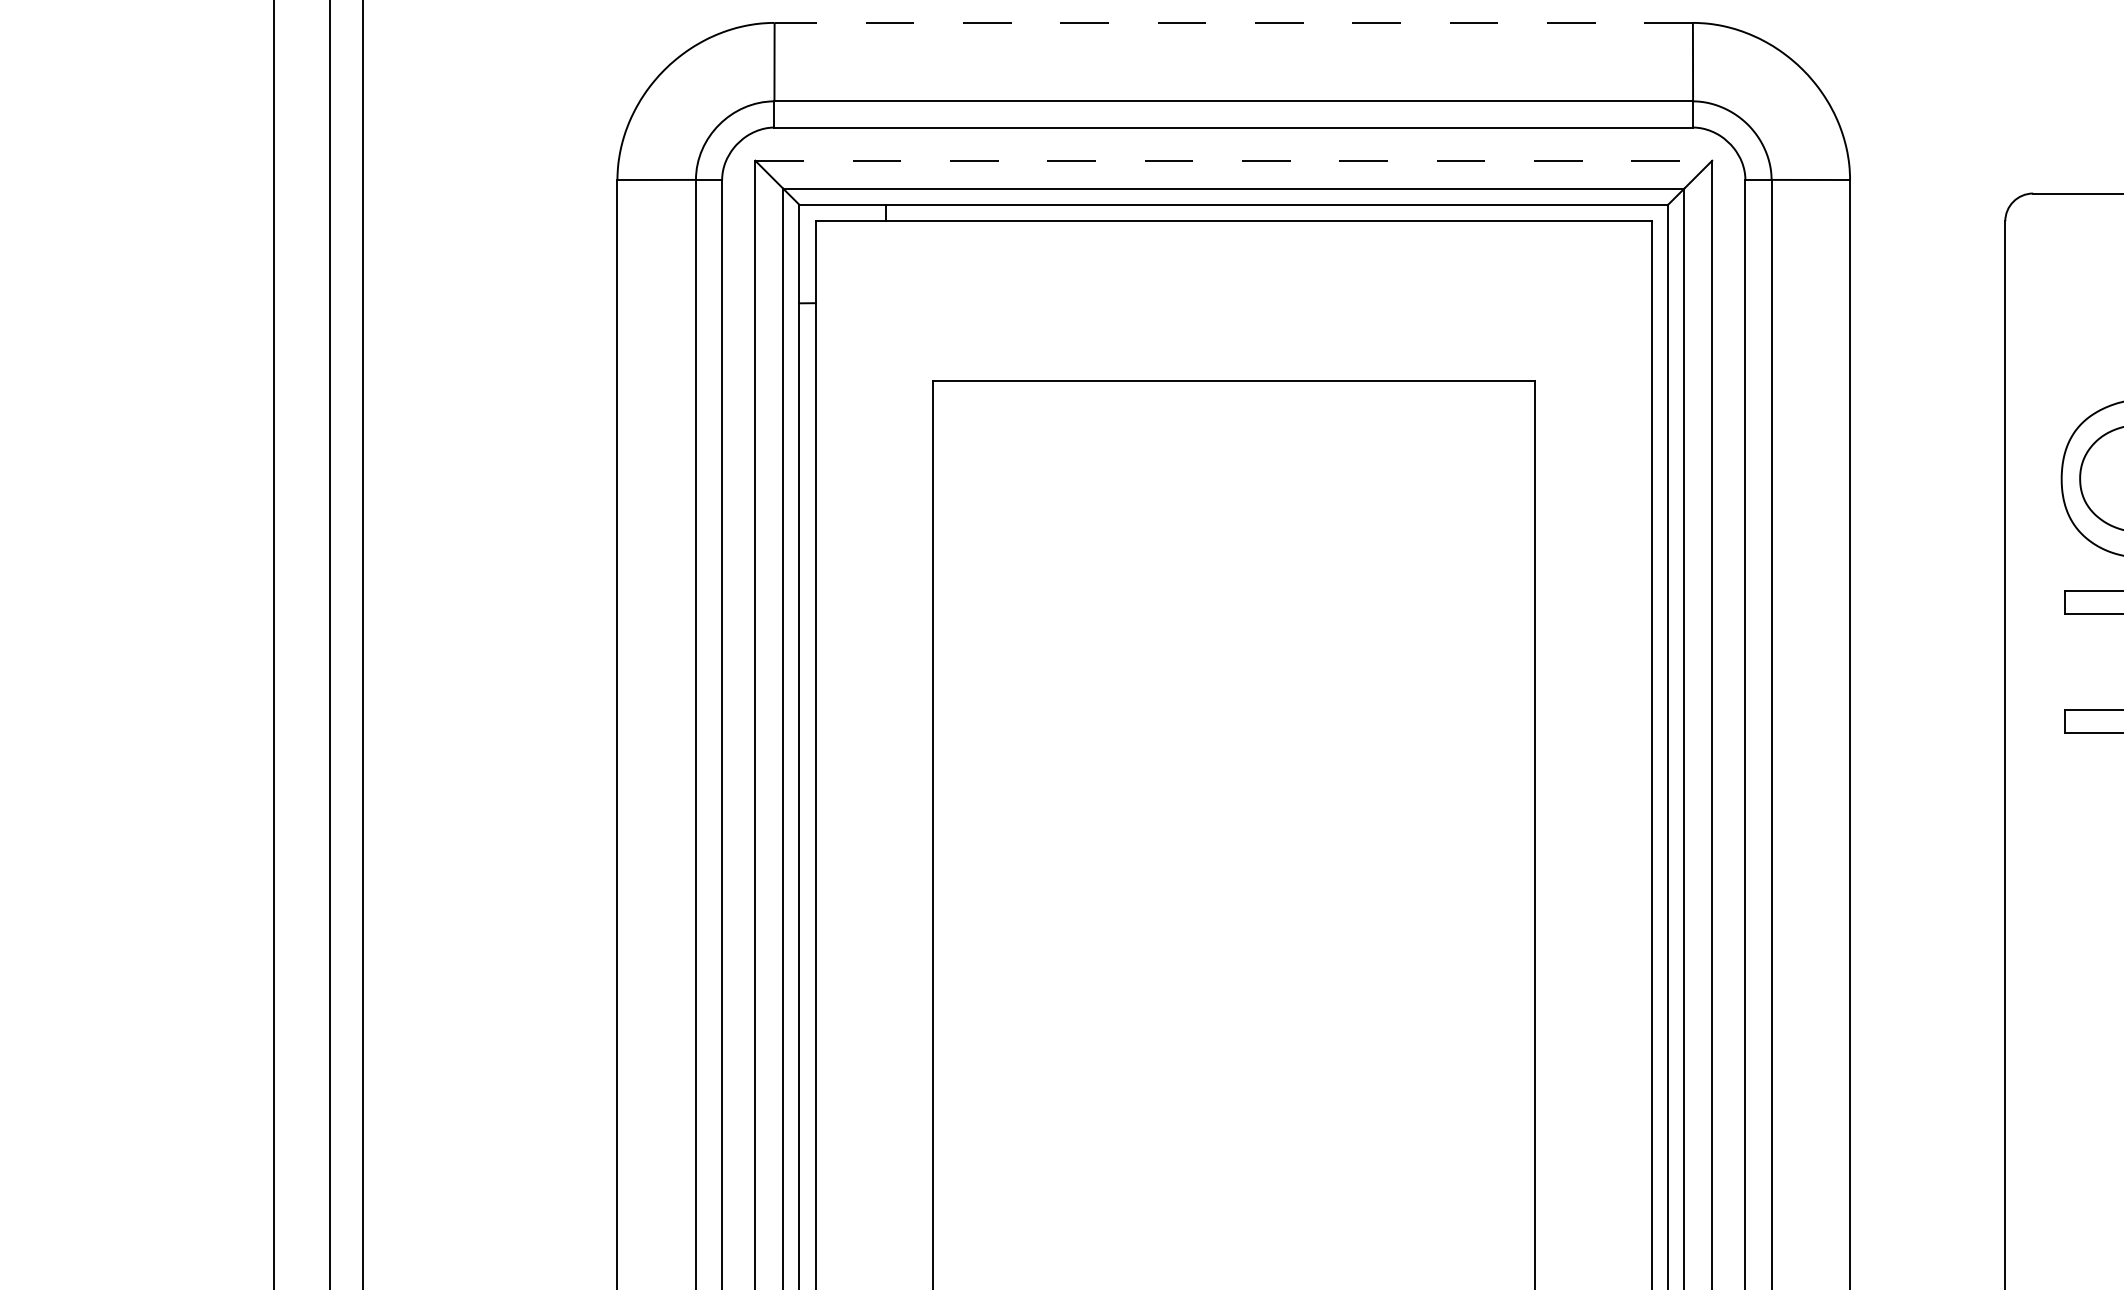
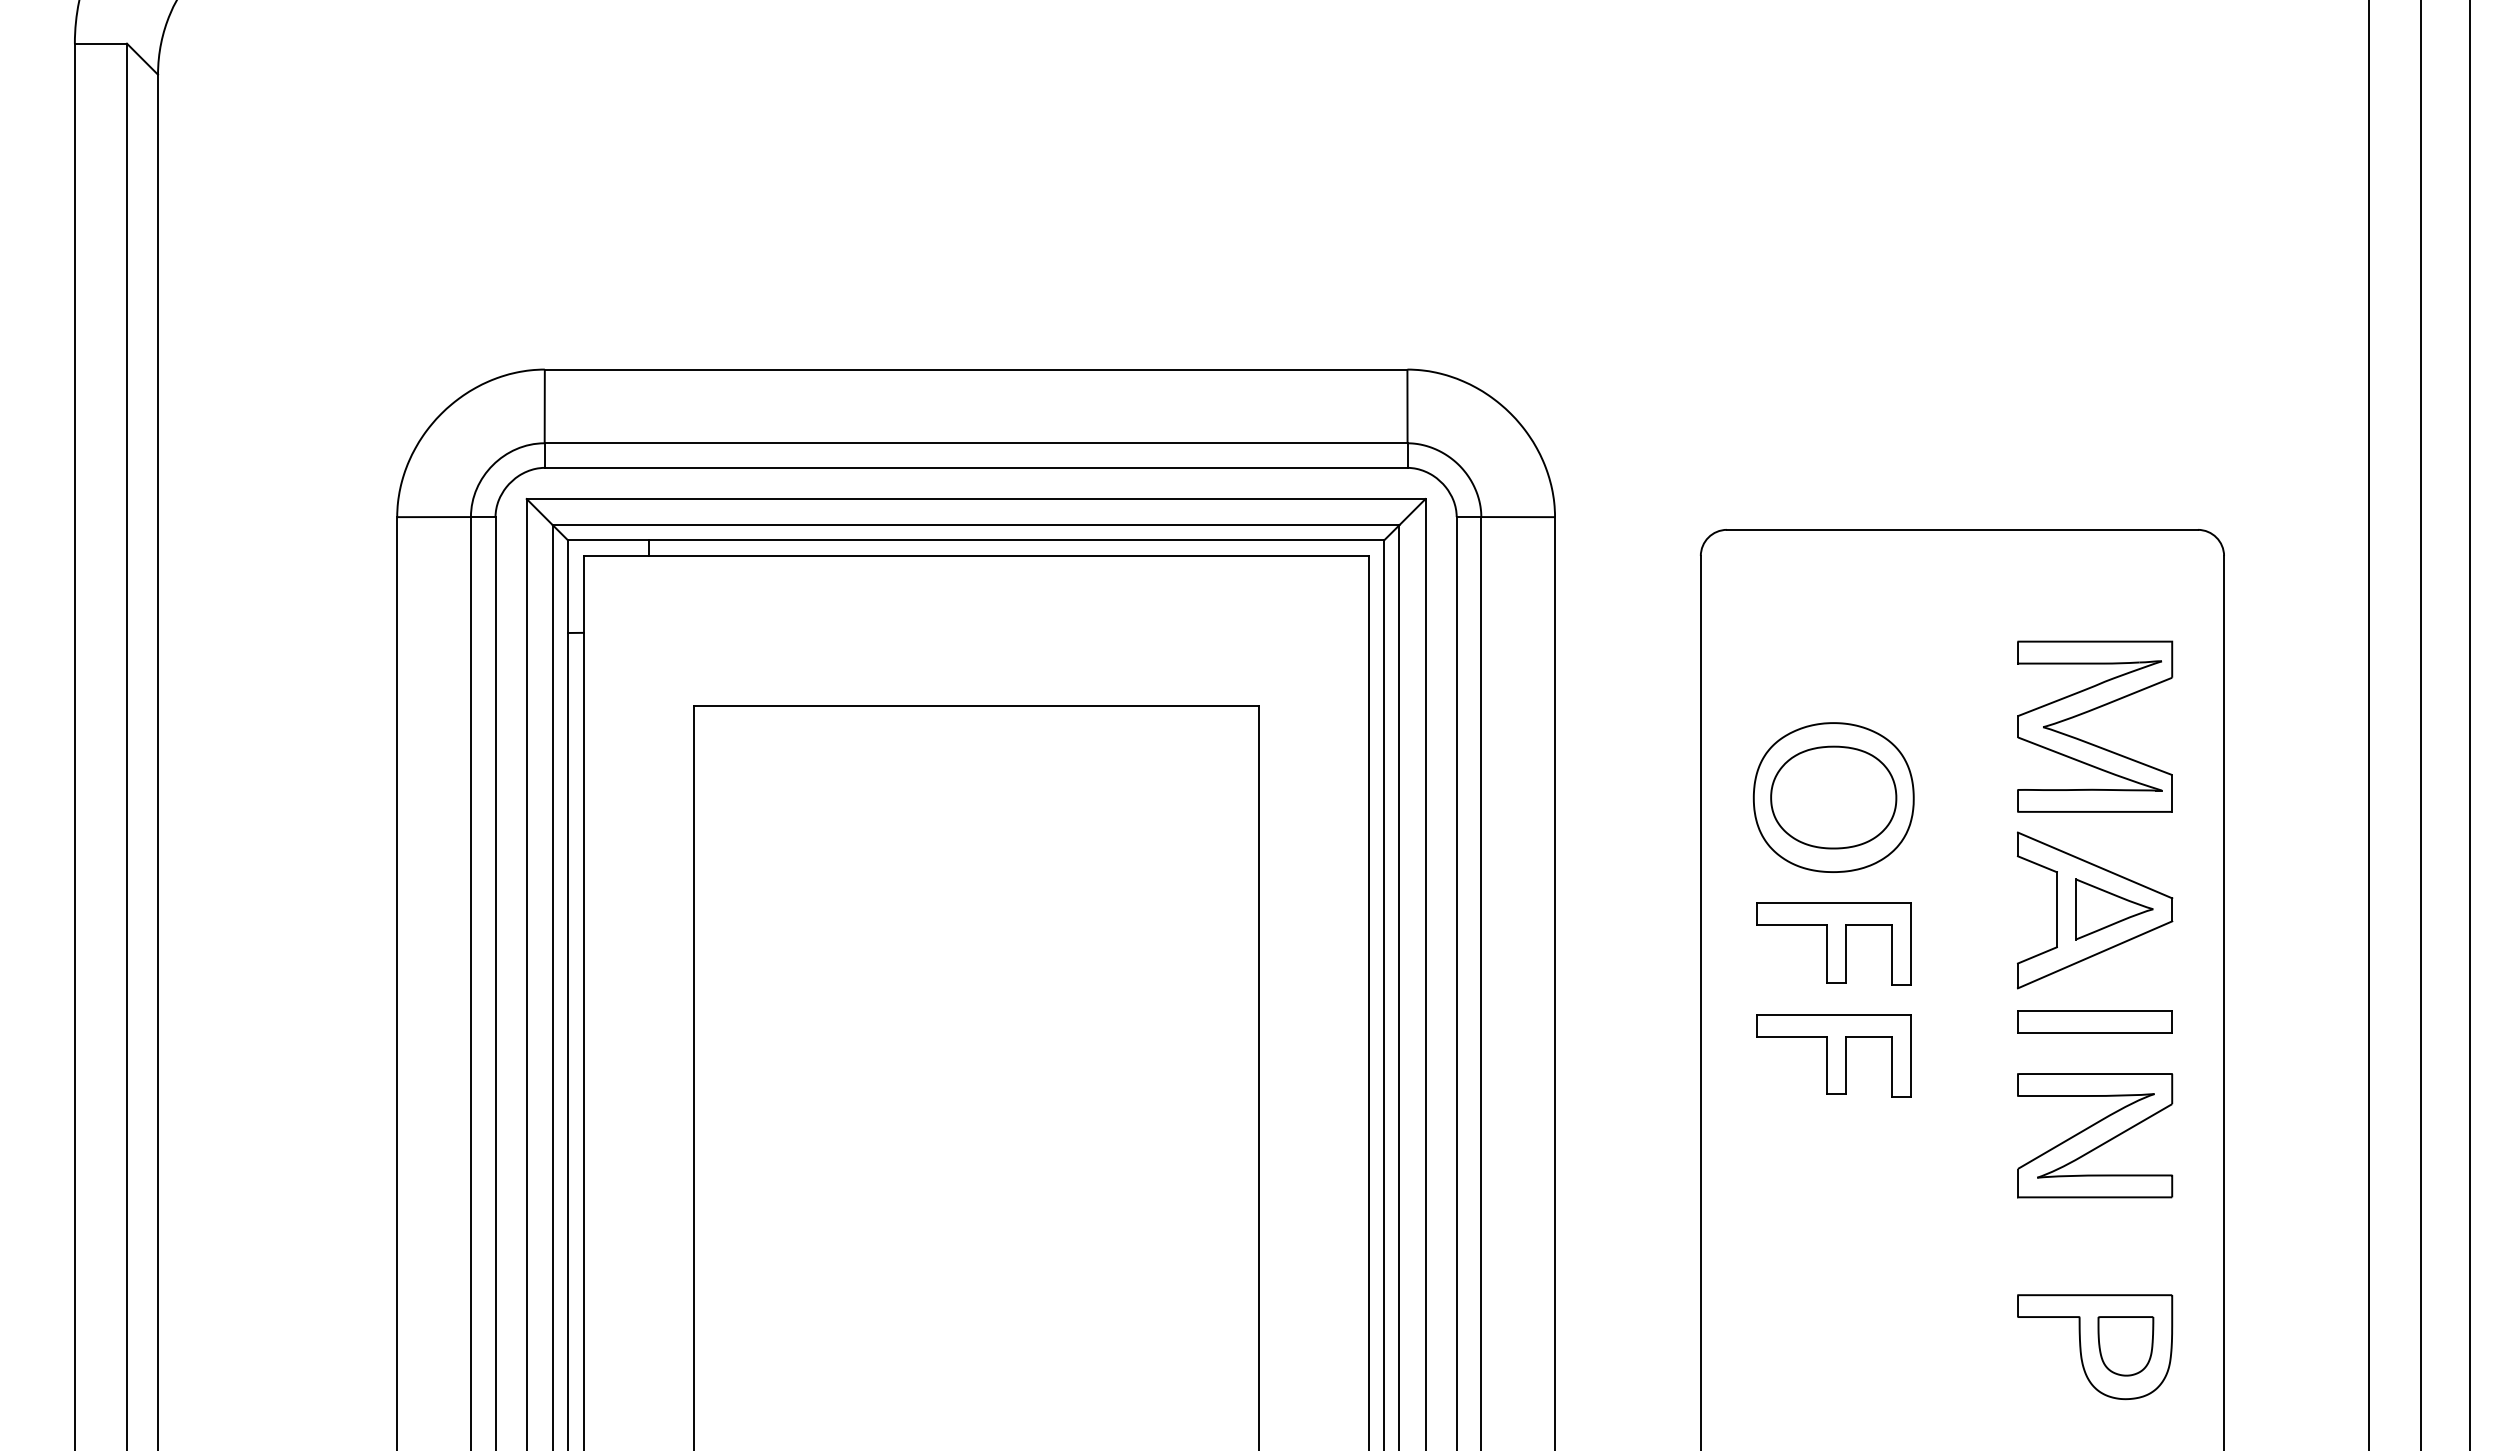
line: (1233, 22) -> (975, 369), dashed -> solid
line: (1234, 161) -> (976, 499), dashed -> solid

